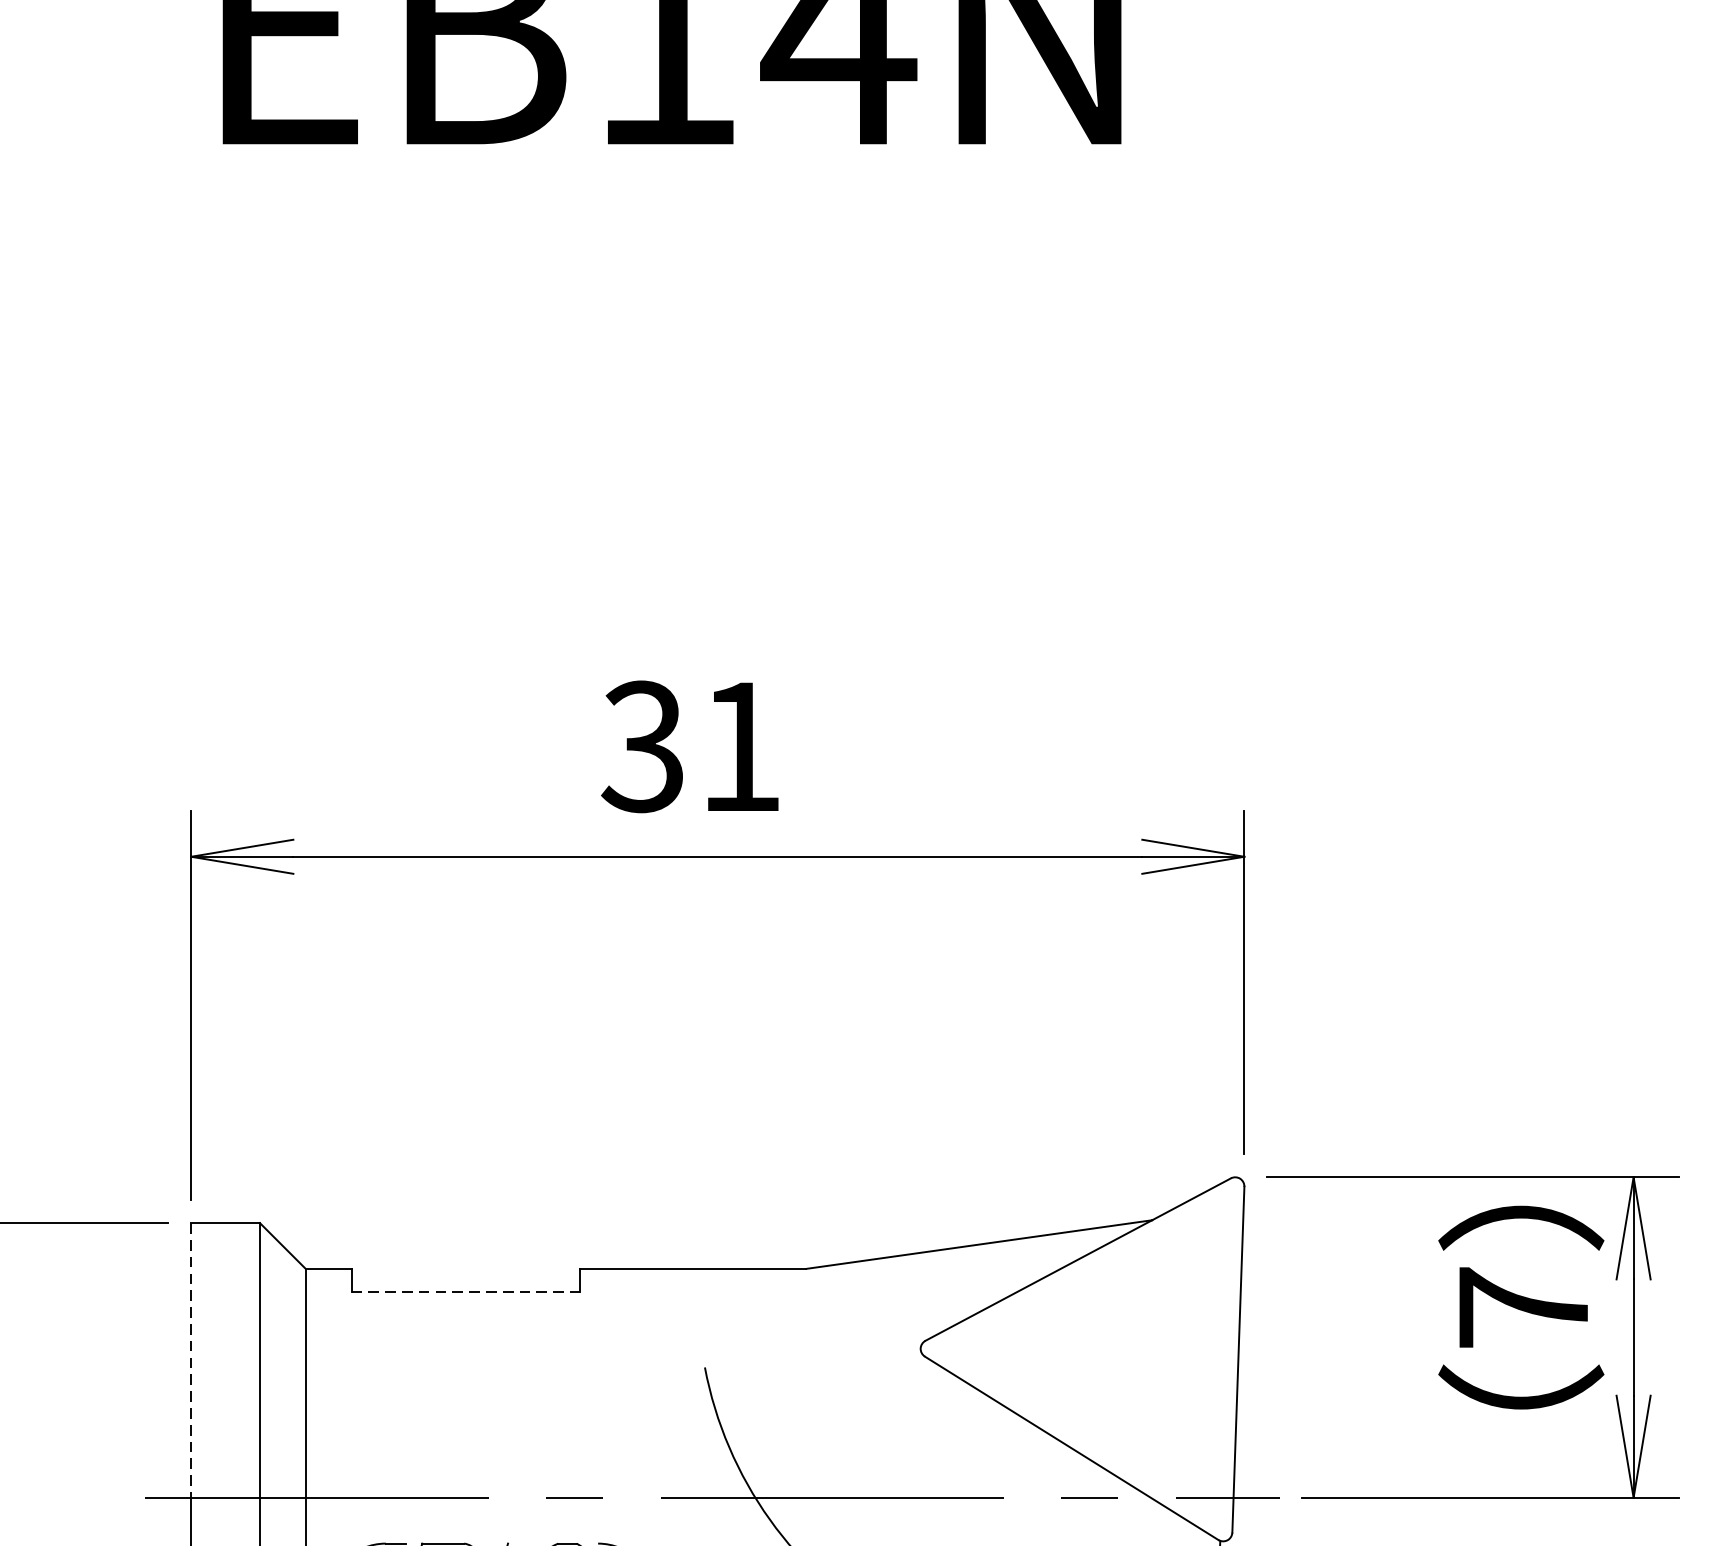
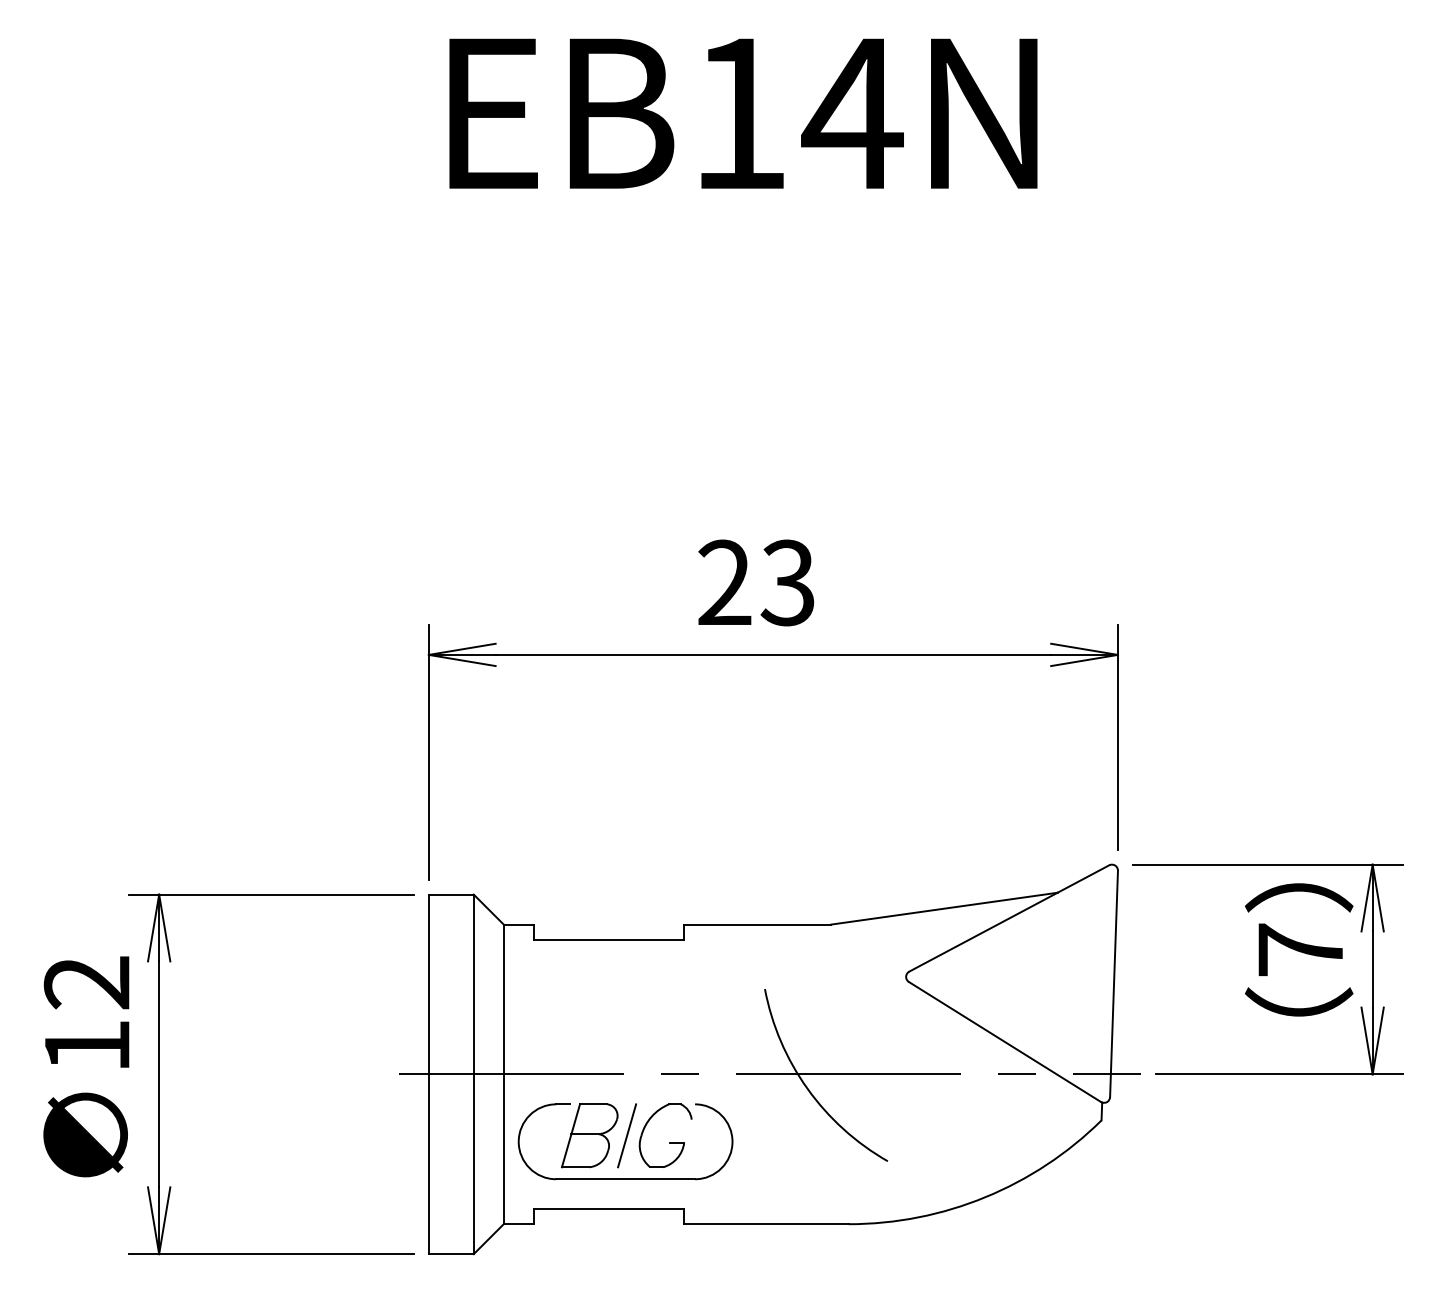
text: (690, 746) -> (755, 582), 31 -> 23
line: (465, 1291) -> (608, 939), dashed -> solid
line: (190, 1360) -> (428, 984), dashed -> solid

